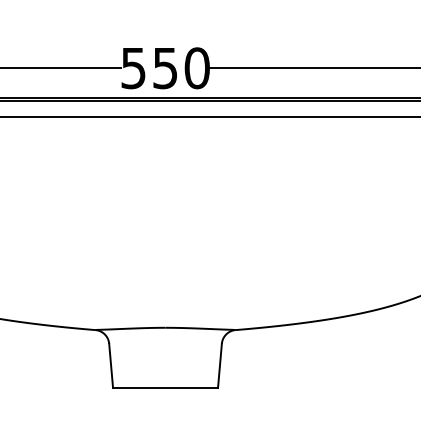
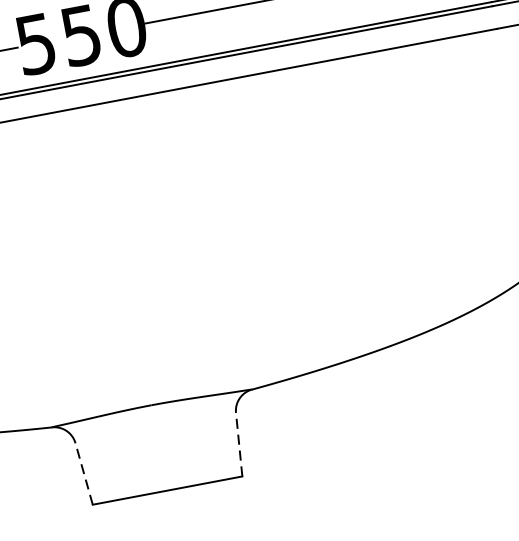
line: (111, 365) -> (84, 473), solid -> dashed
line: (220, 365) -> (239, 444), solid -> dashed

